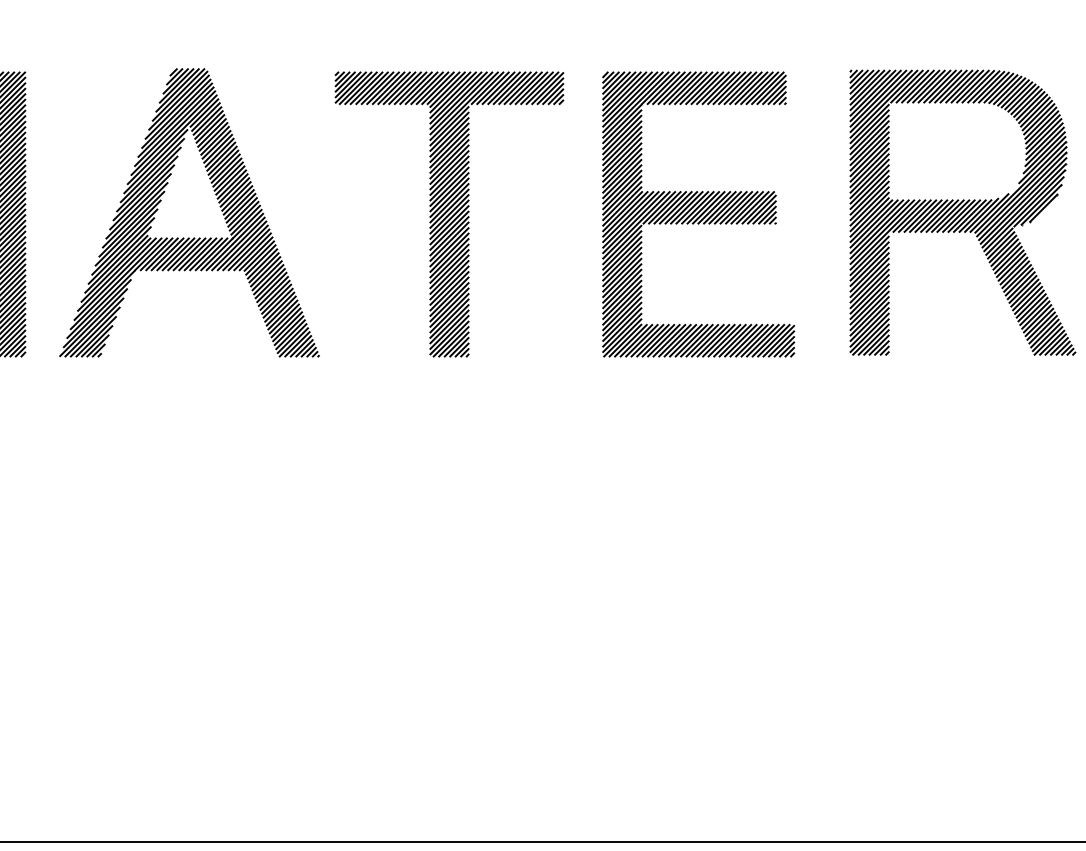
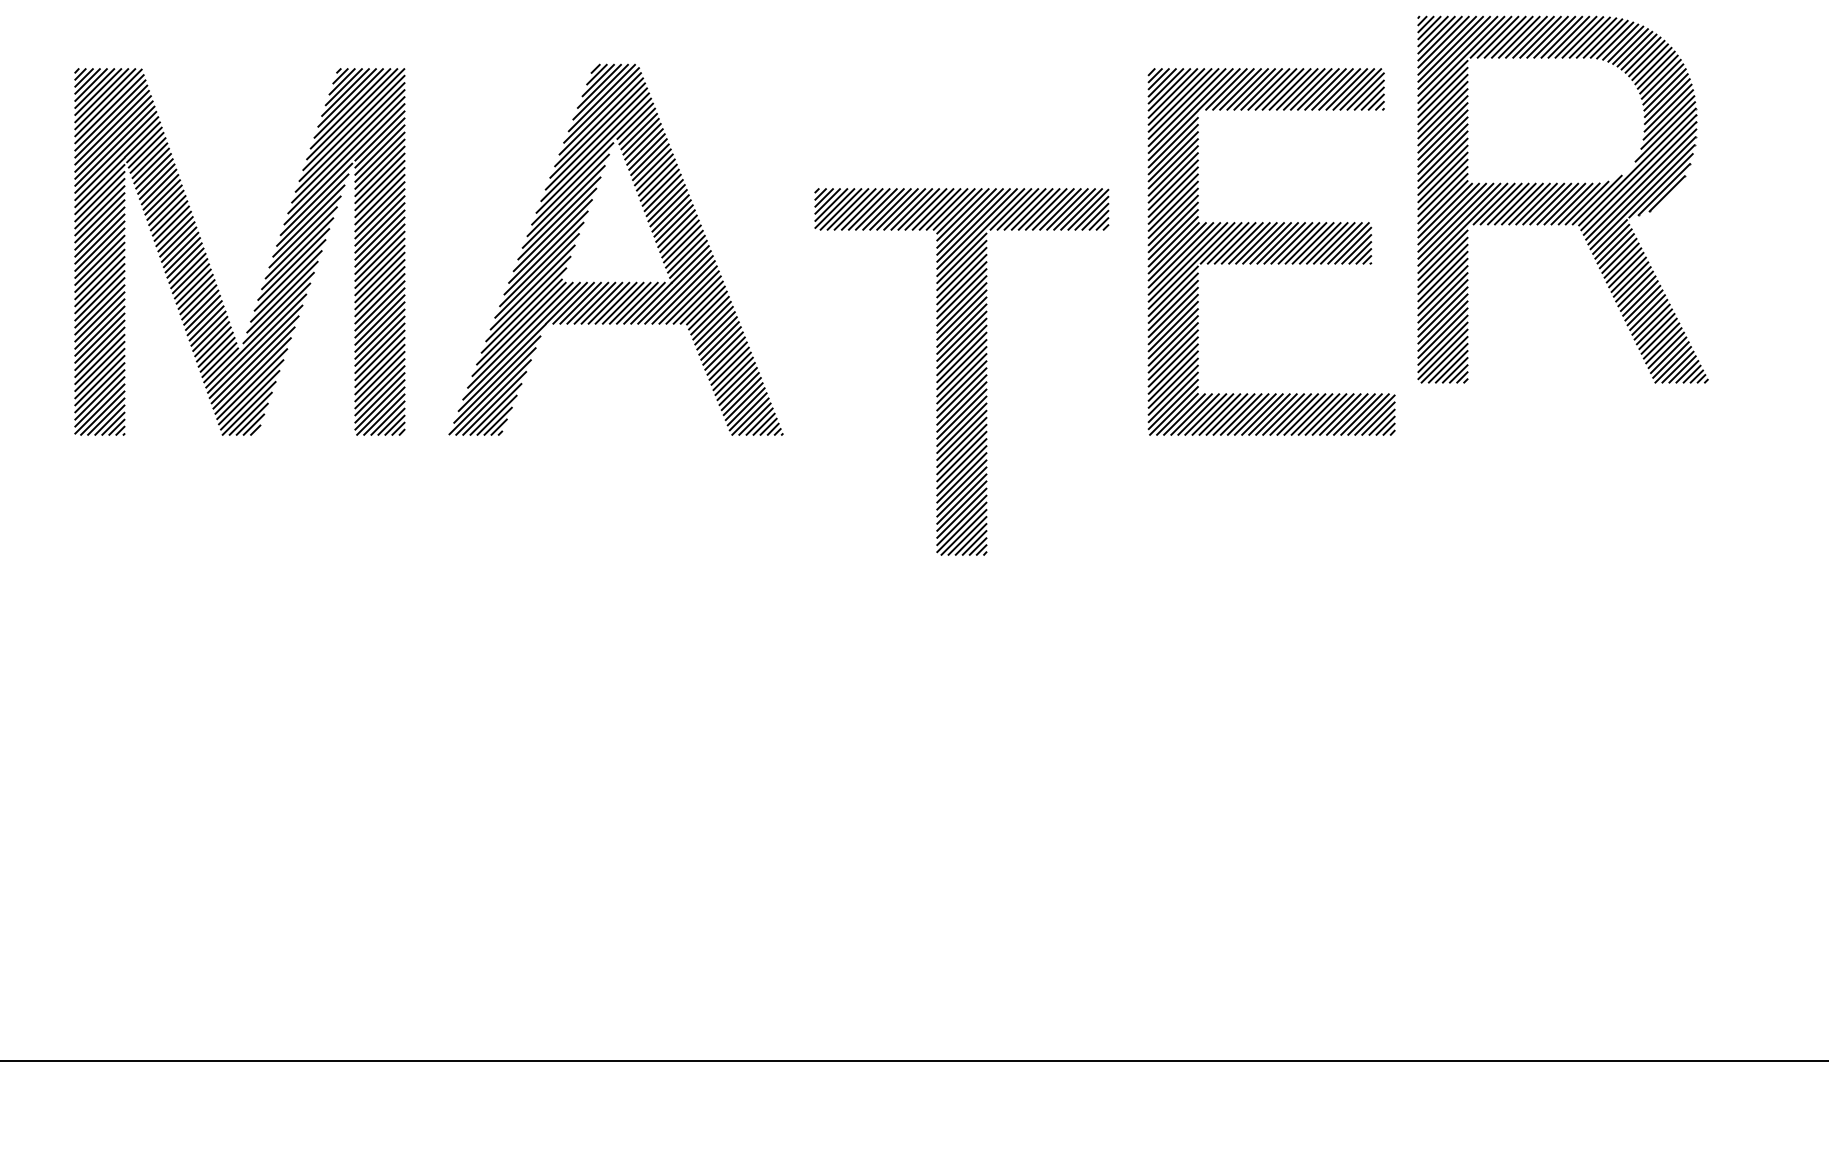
part: (962, 212) -> (1562, 199), moved
part: (449, 214) -> (961, 371), moved

